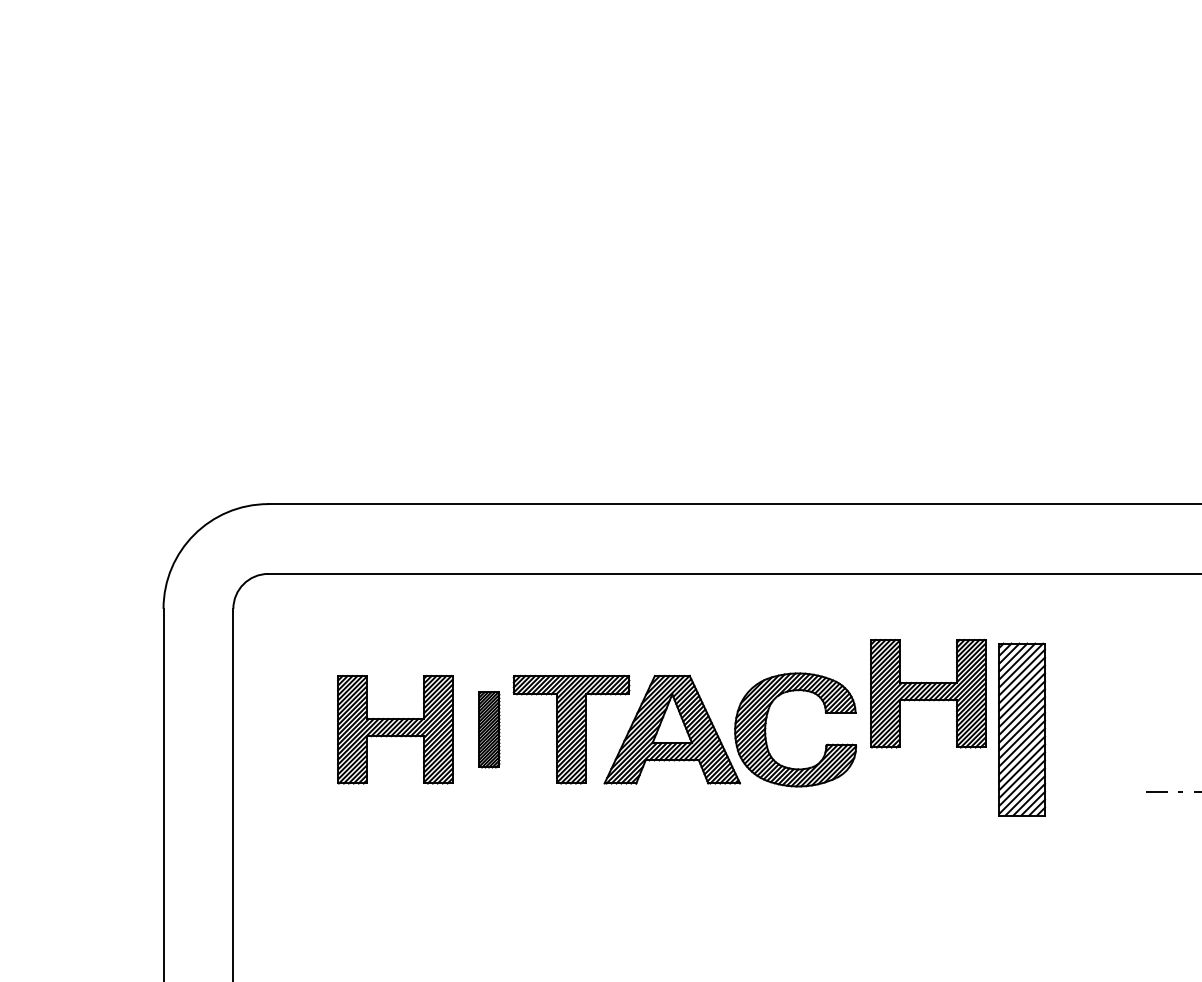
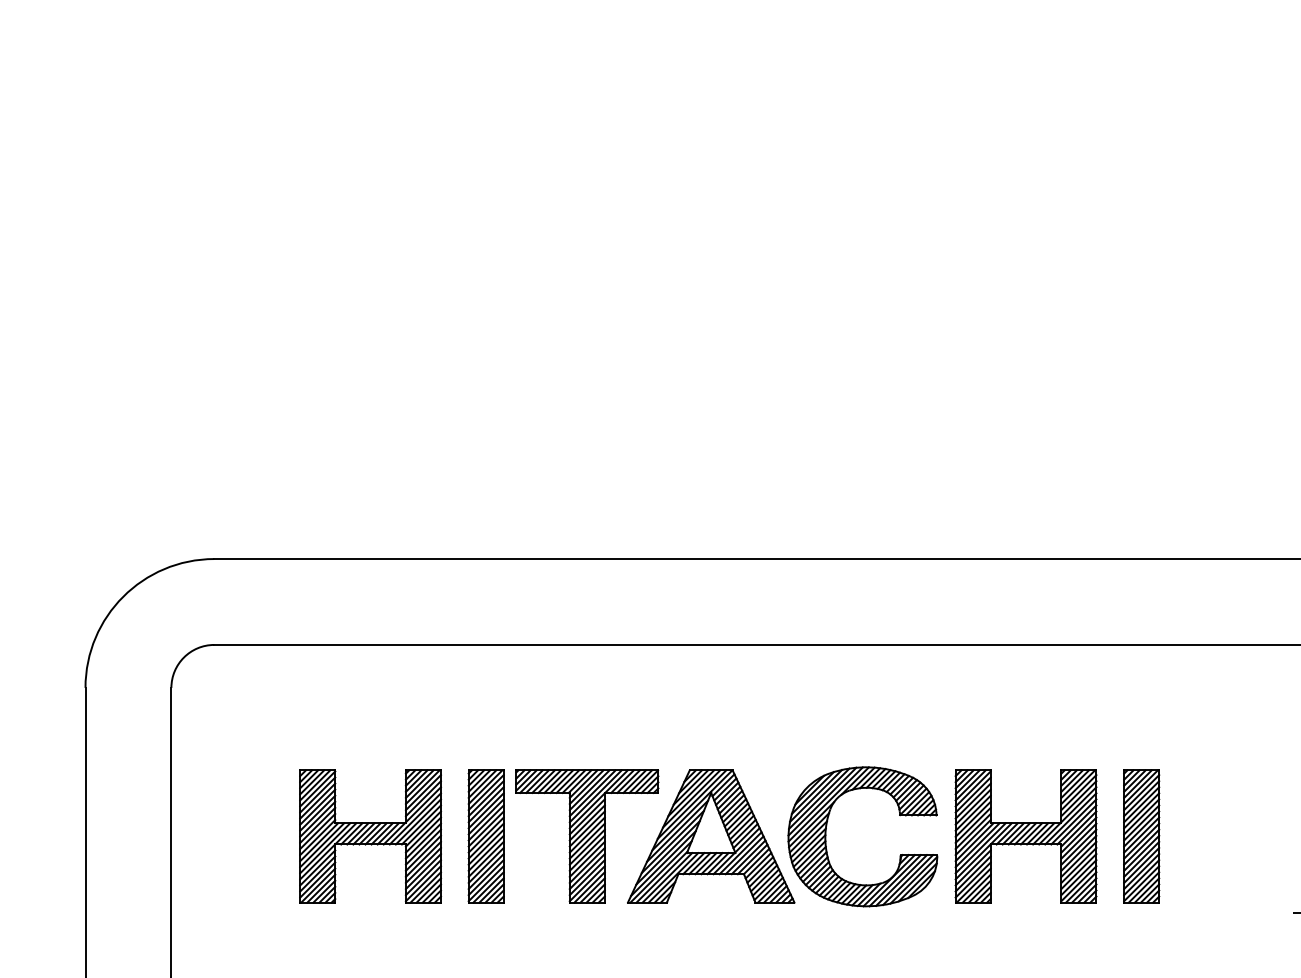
part: (928, 693) -> (1026, 836), moved
part: (489, 729) -> (486, 836), size x1.43
part: (1022, 729) -> (1141, 836), size x0.62

